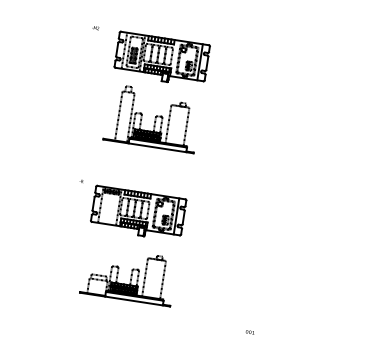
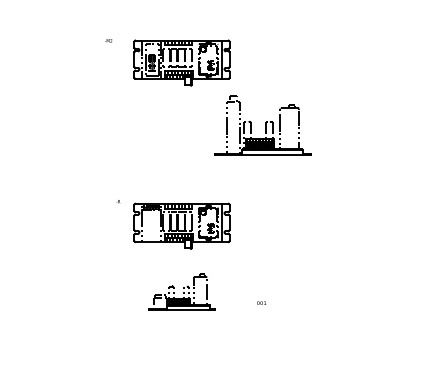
part: (152, 118) -> (262, 125), moved
part: (128, 275) -> (181, 291), size x0.7
text: (250, 331) -> (261, 302), moved

